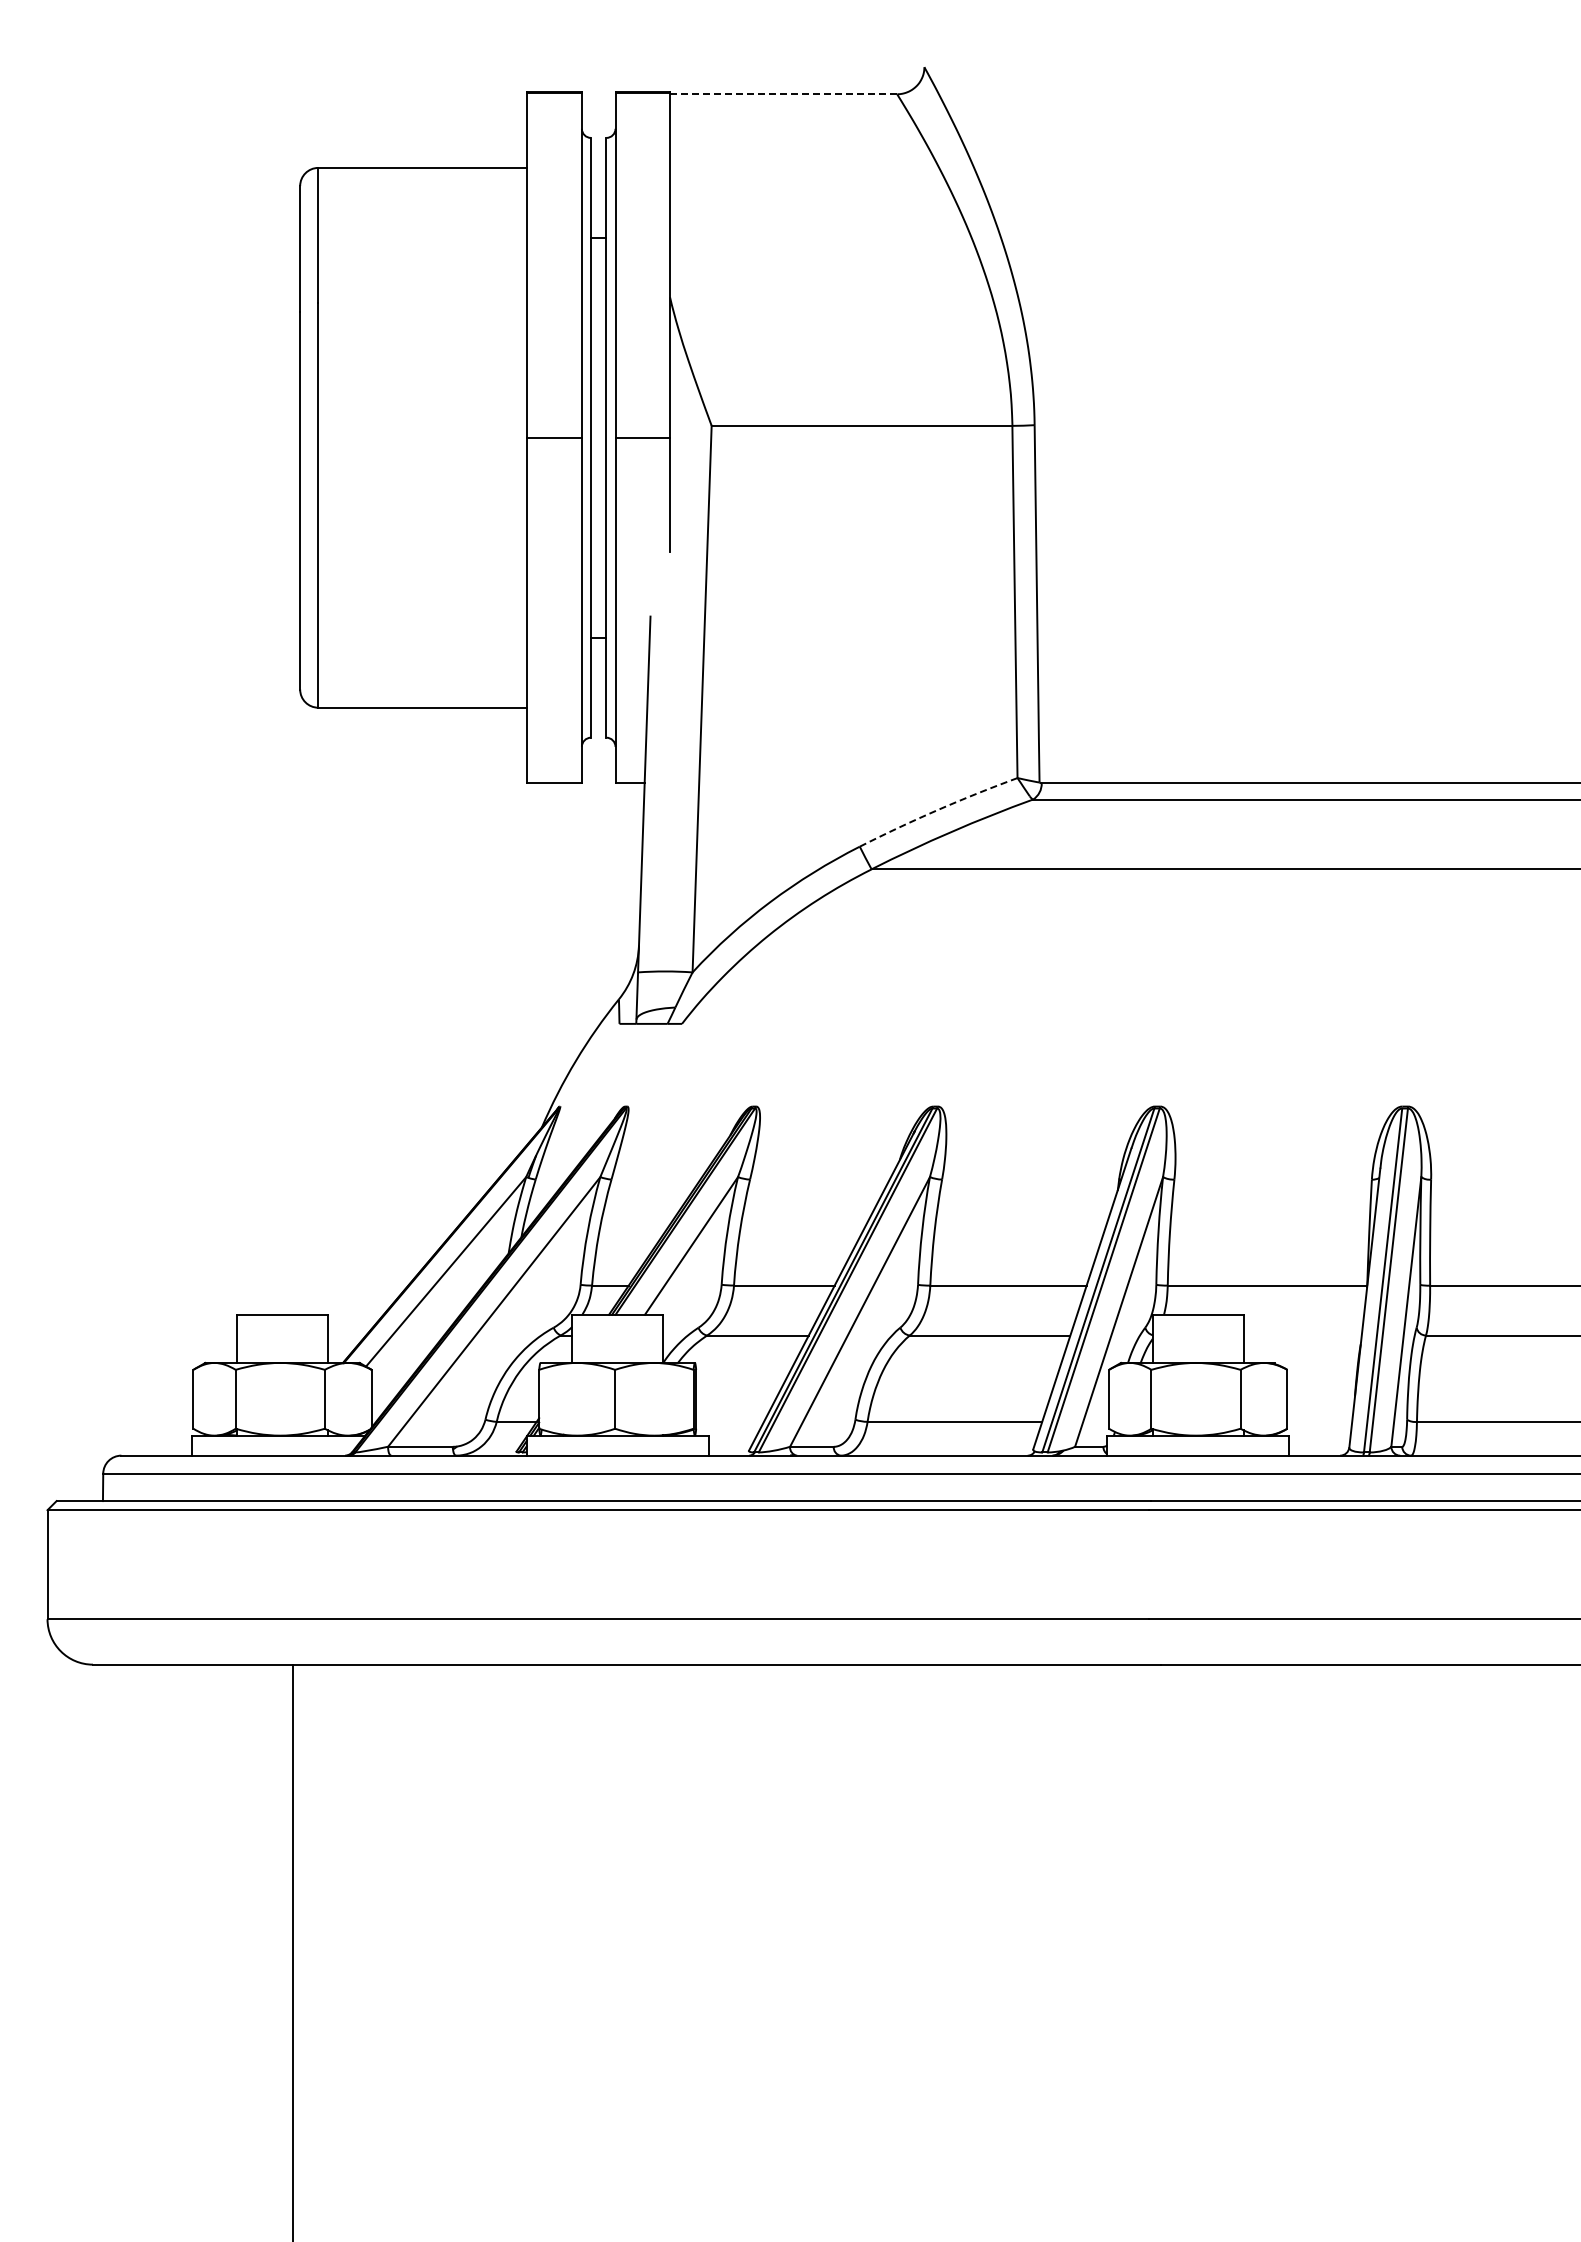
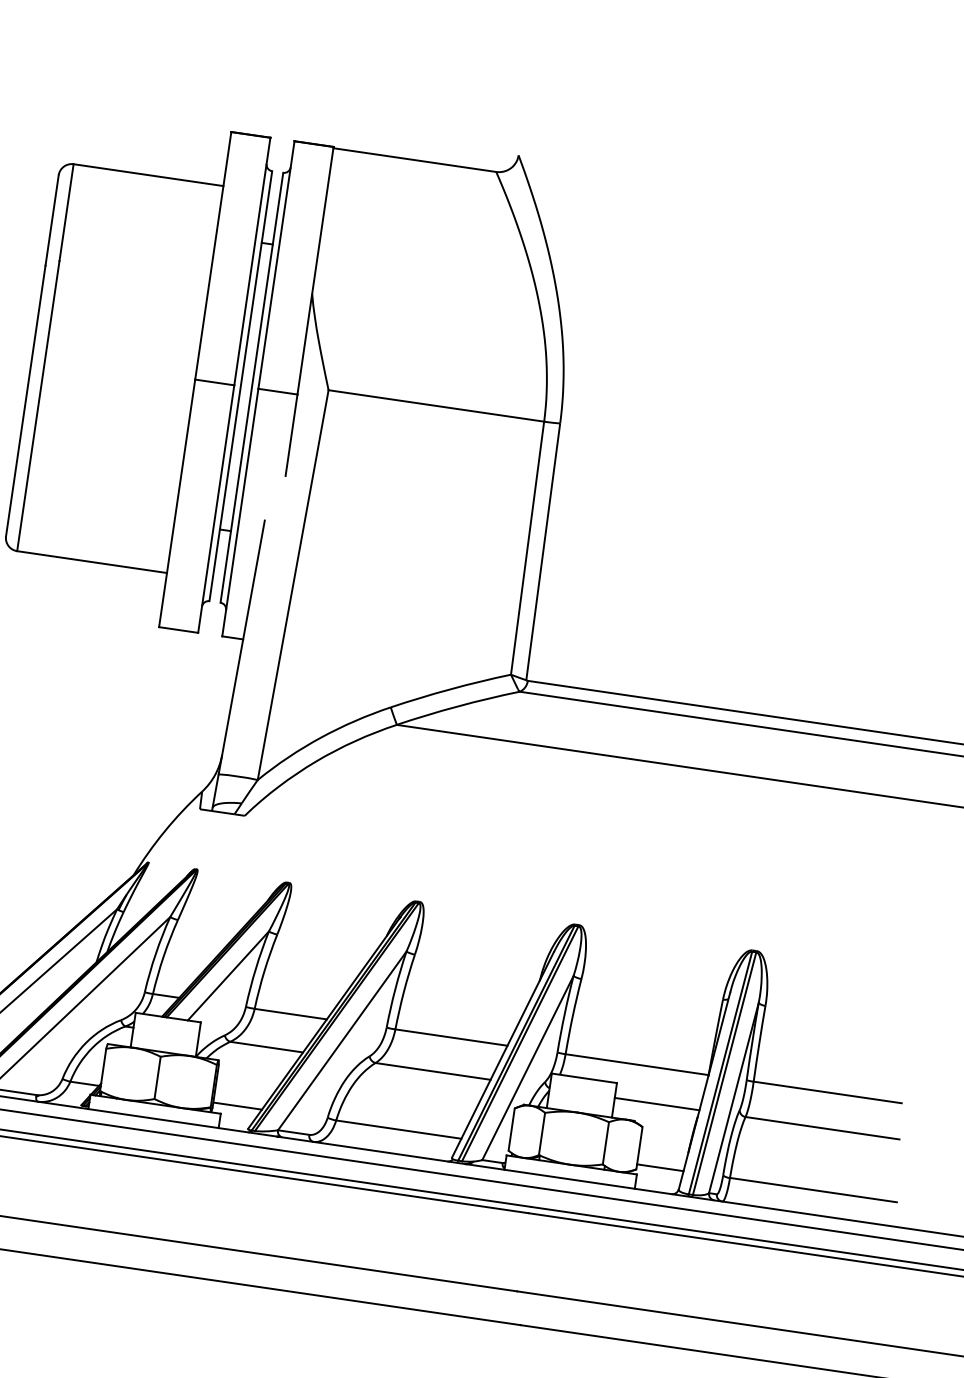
line: (783, 94) -> (414, 160), dashed -> solid
arc: (937, 810) -> (450, 689), dashed -> solid
line: (1302, 1335) -> (656, 1104), added
line: (730, 1421) -> (237, 1105), added
line: (1319, 1421) -> (660, 1167), added

